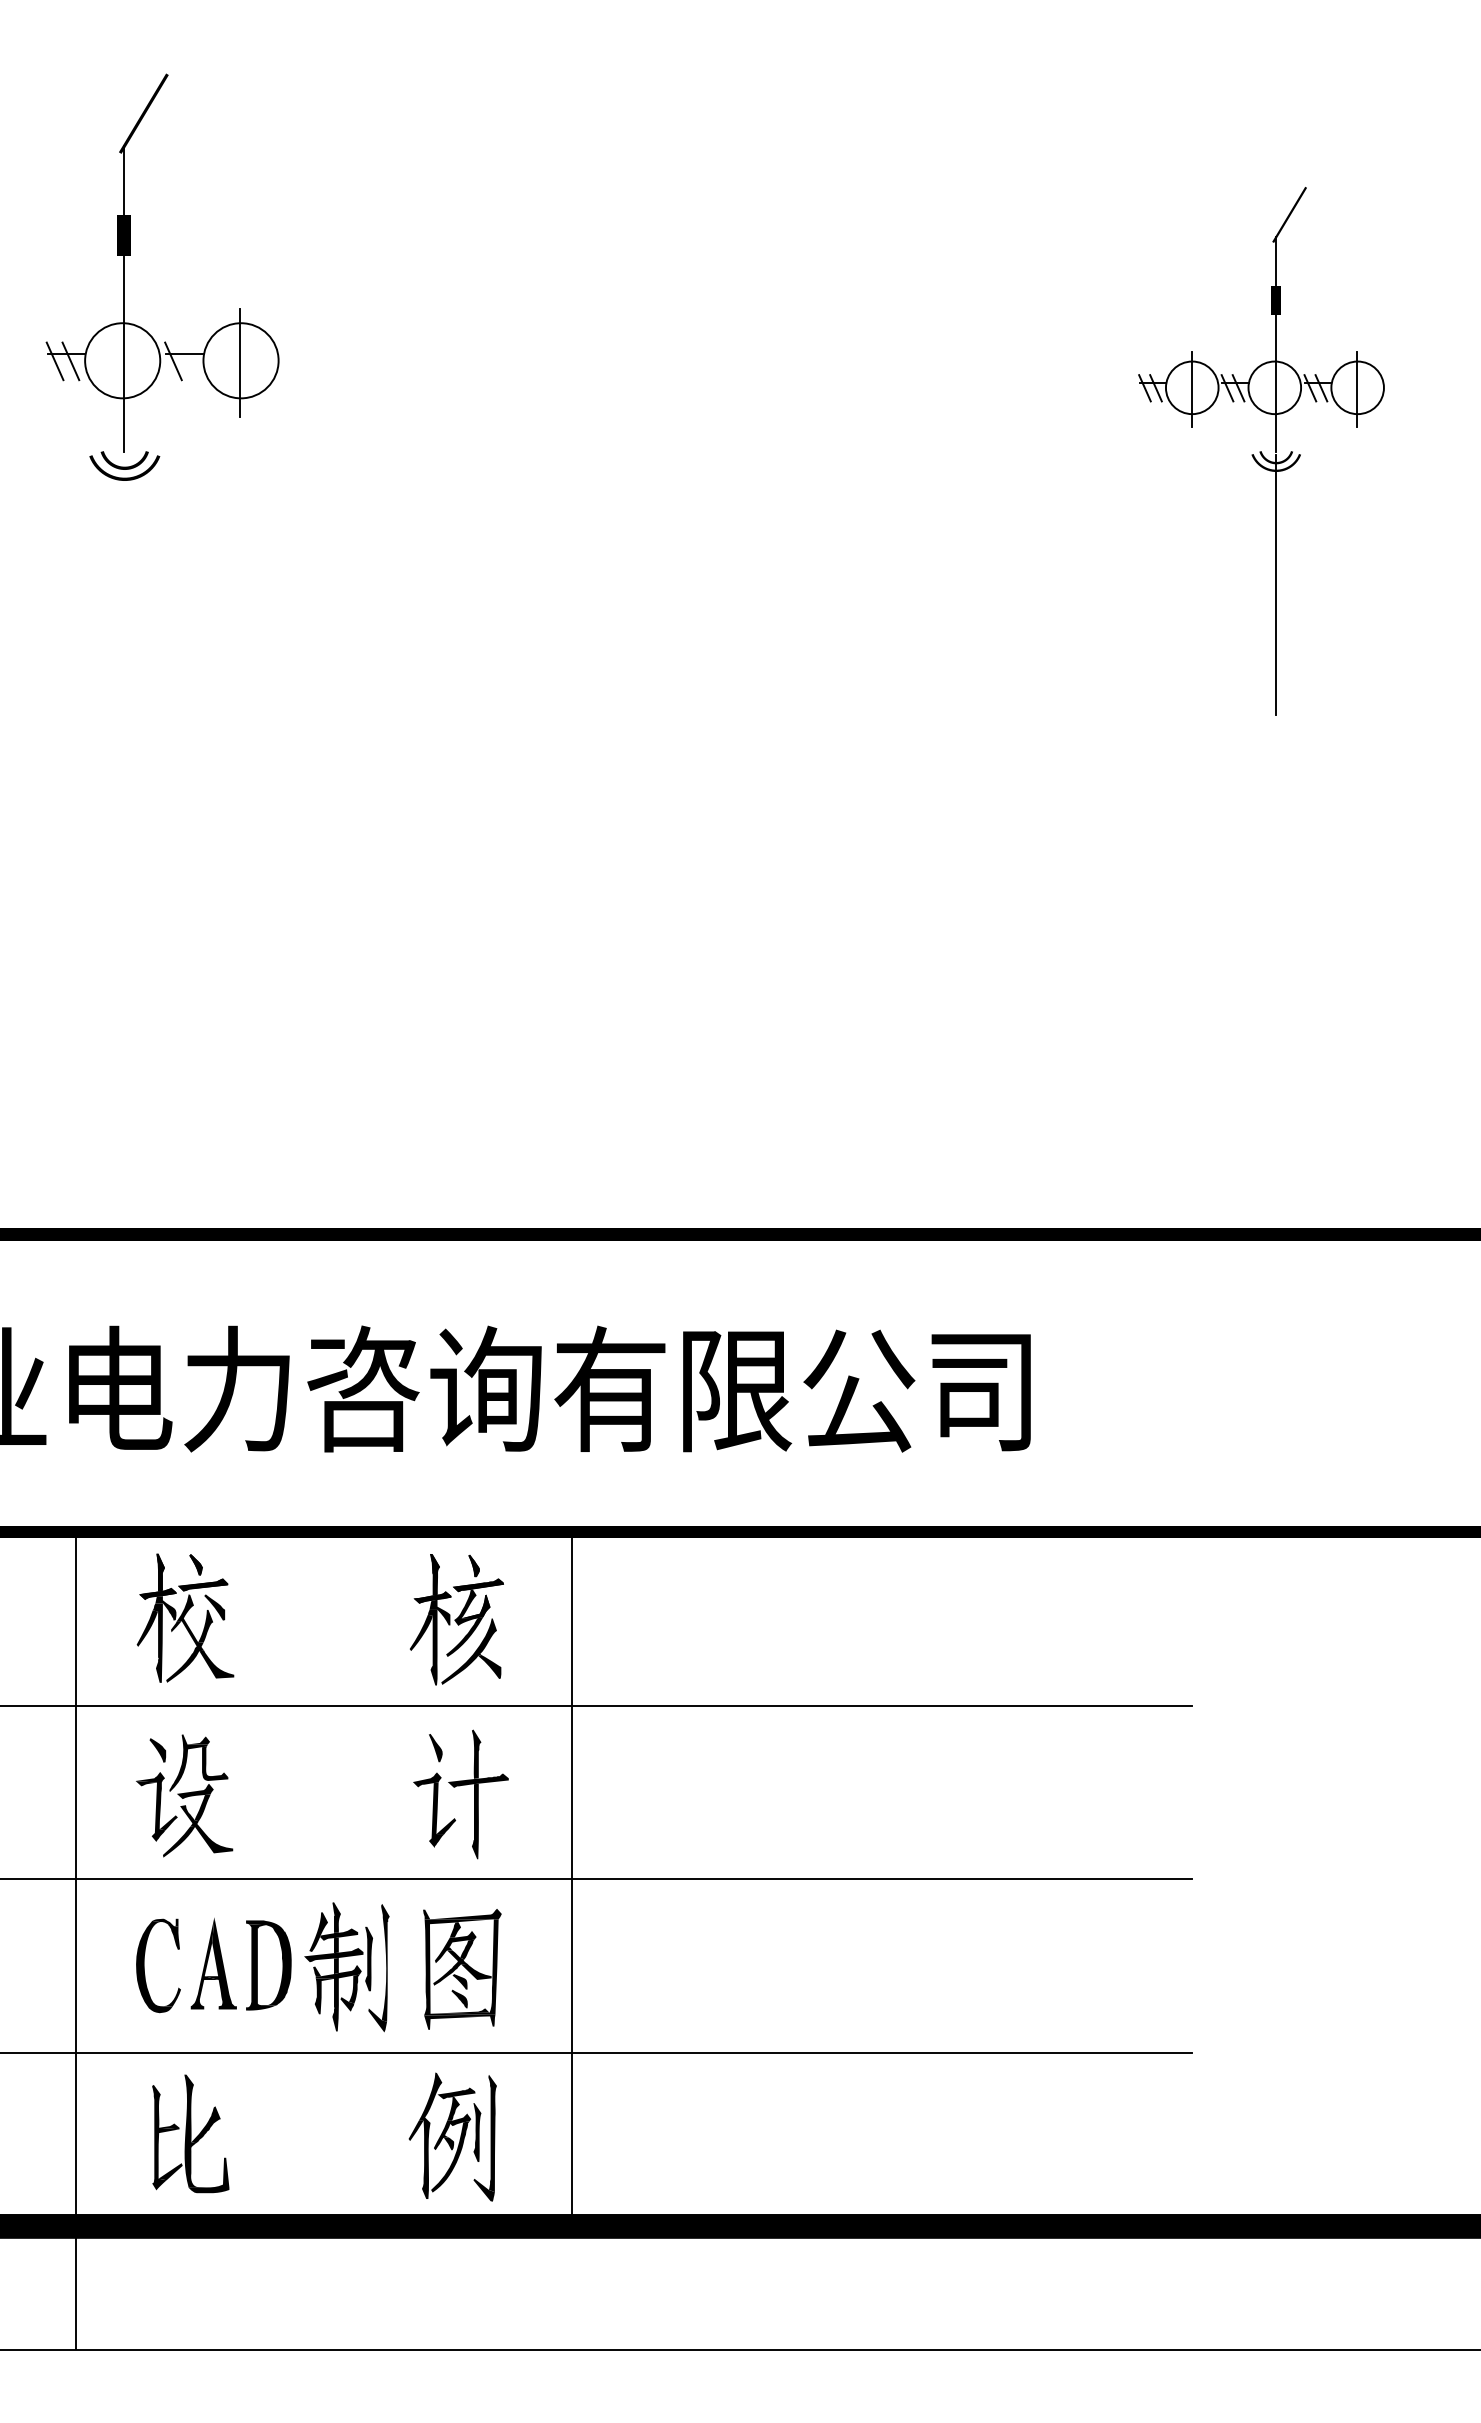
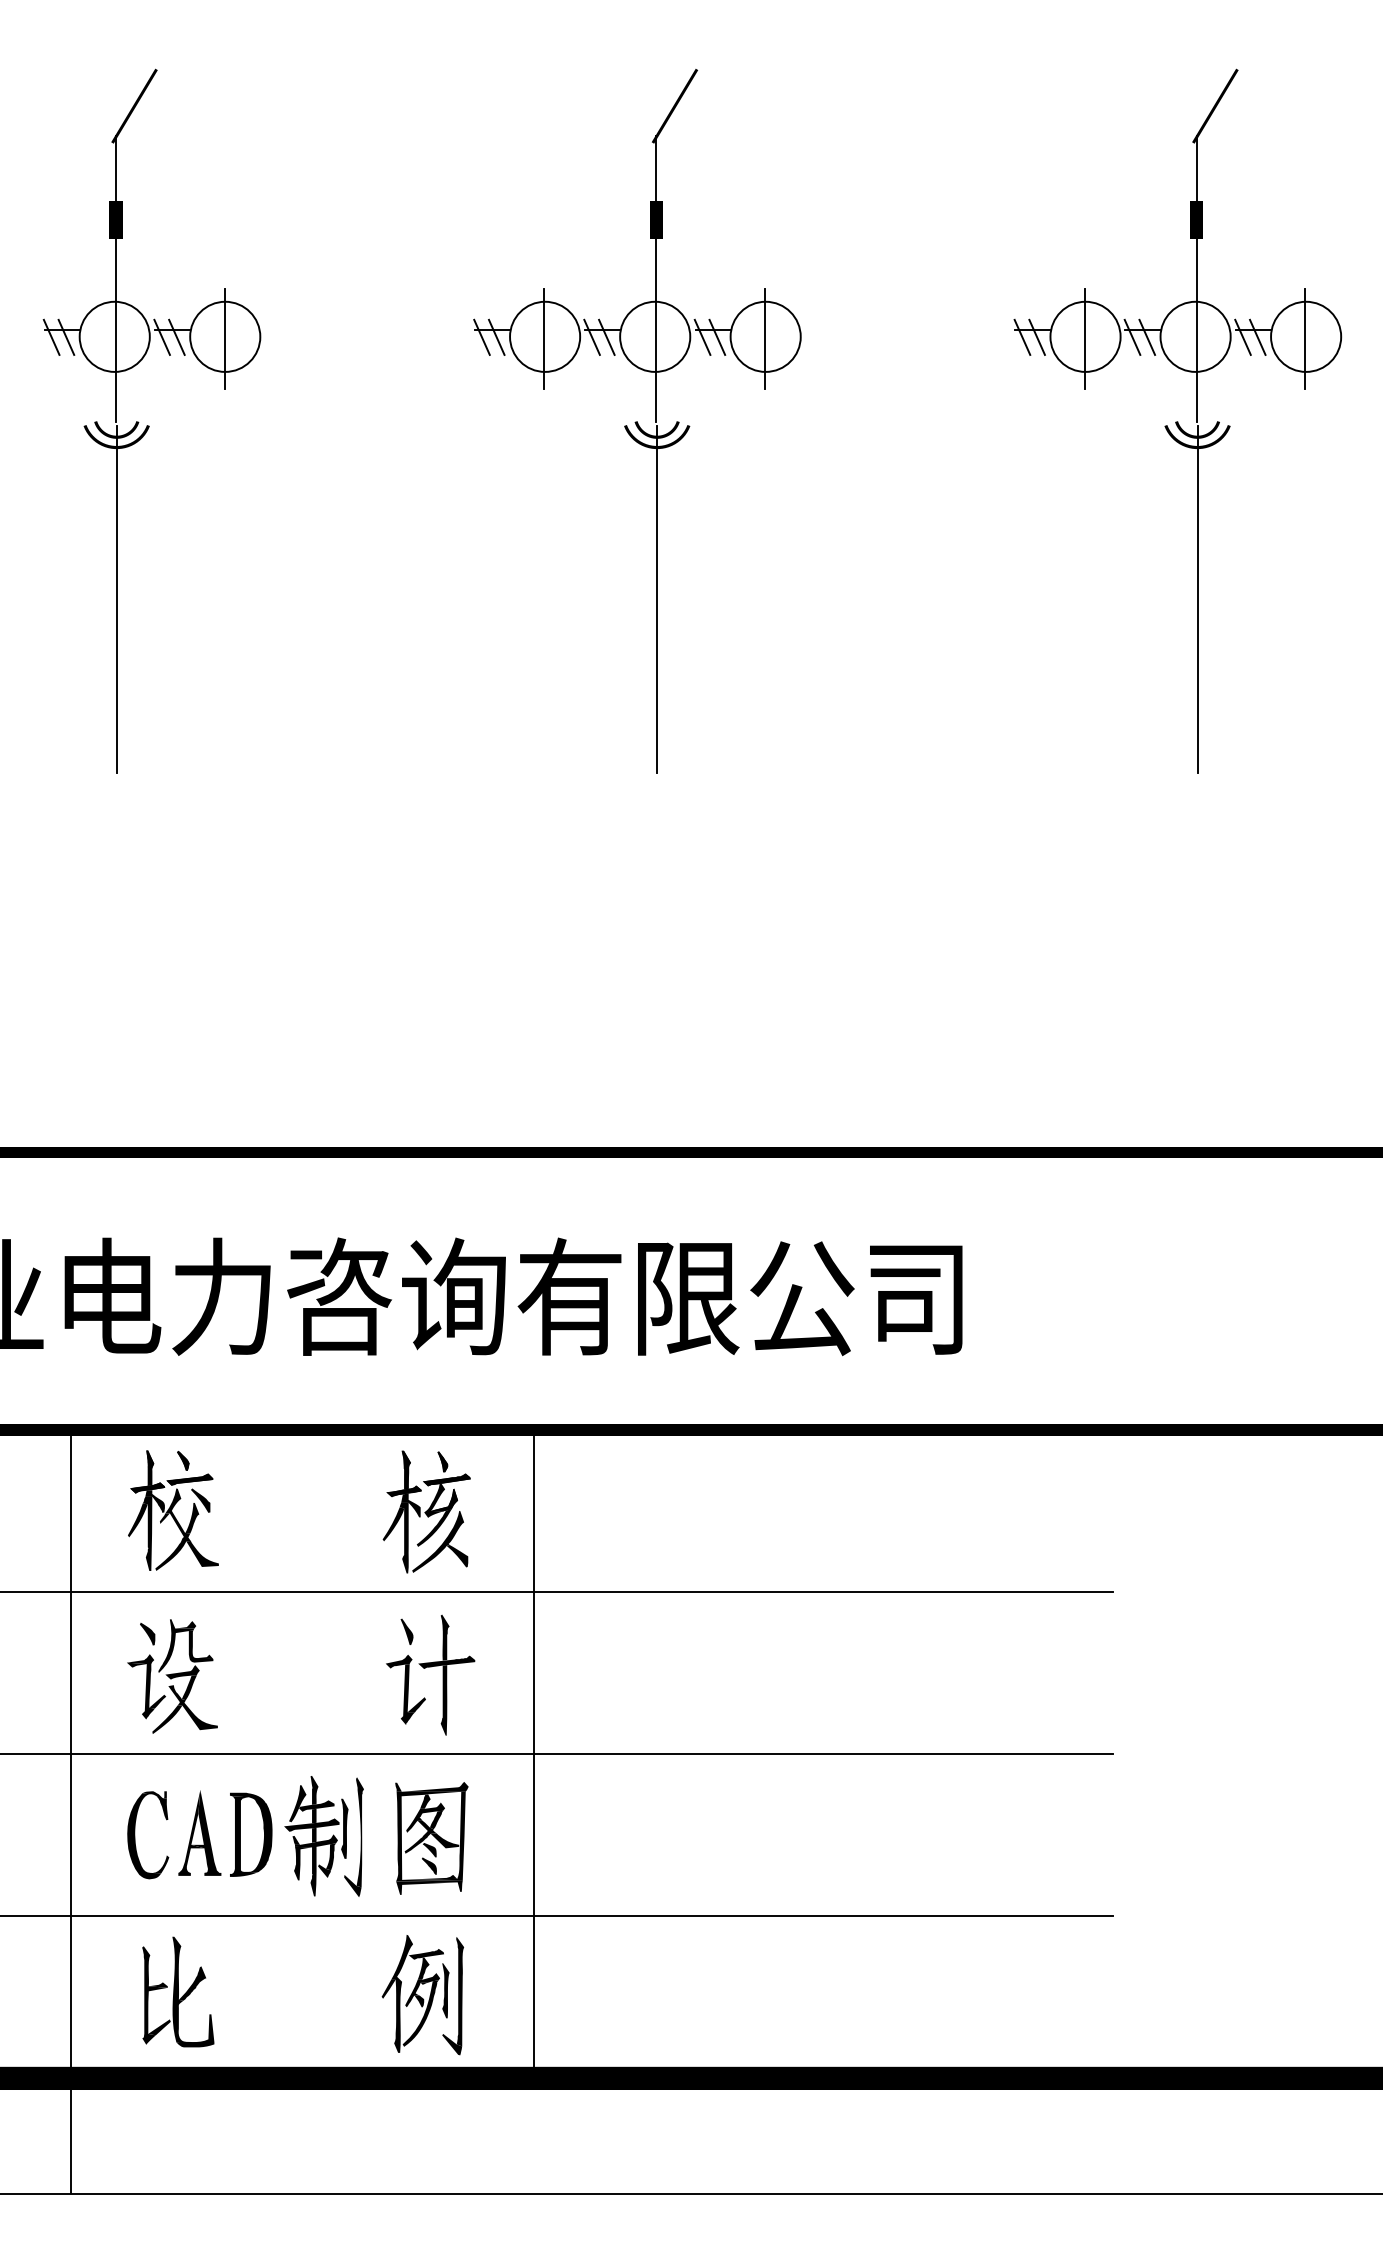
line: (188, 361) -> (176, 337), added
part: (682, 450) -> (637, 420), added
part: (1261, 450) -> (1177, 420), size x1.43
line: (124, 642) -> (116, 599), added

